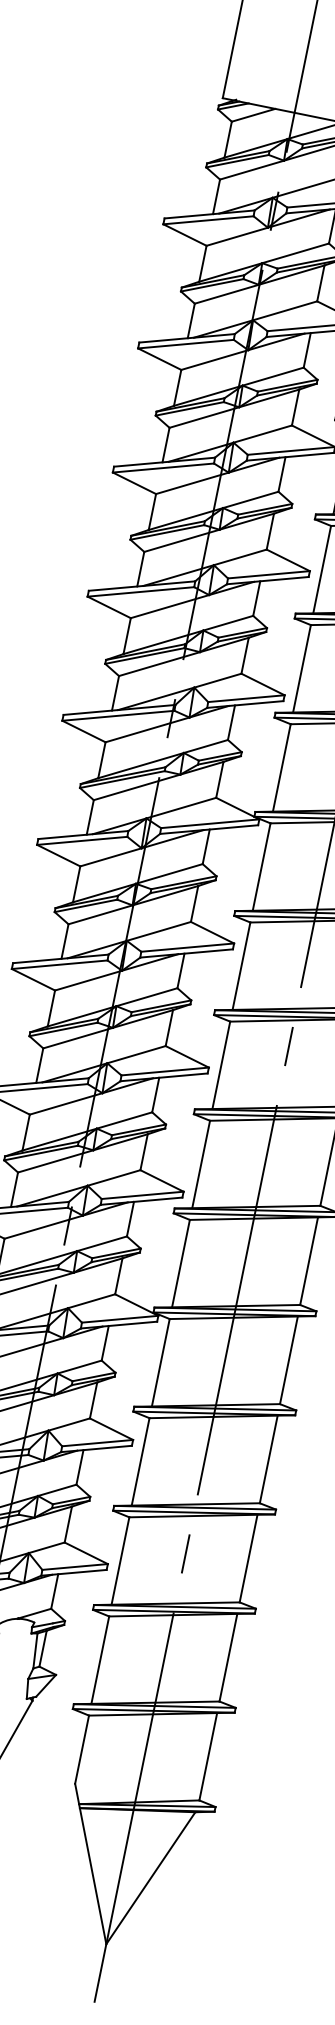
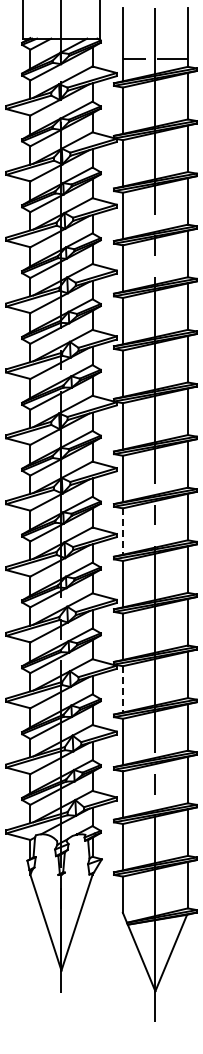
line: (220, 1066) -> (122, 532), solid -> dashed
line: (160, 1362) -> (122, 689), solid -> dashed

